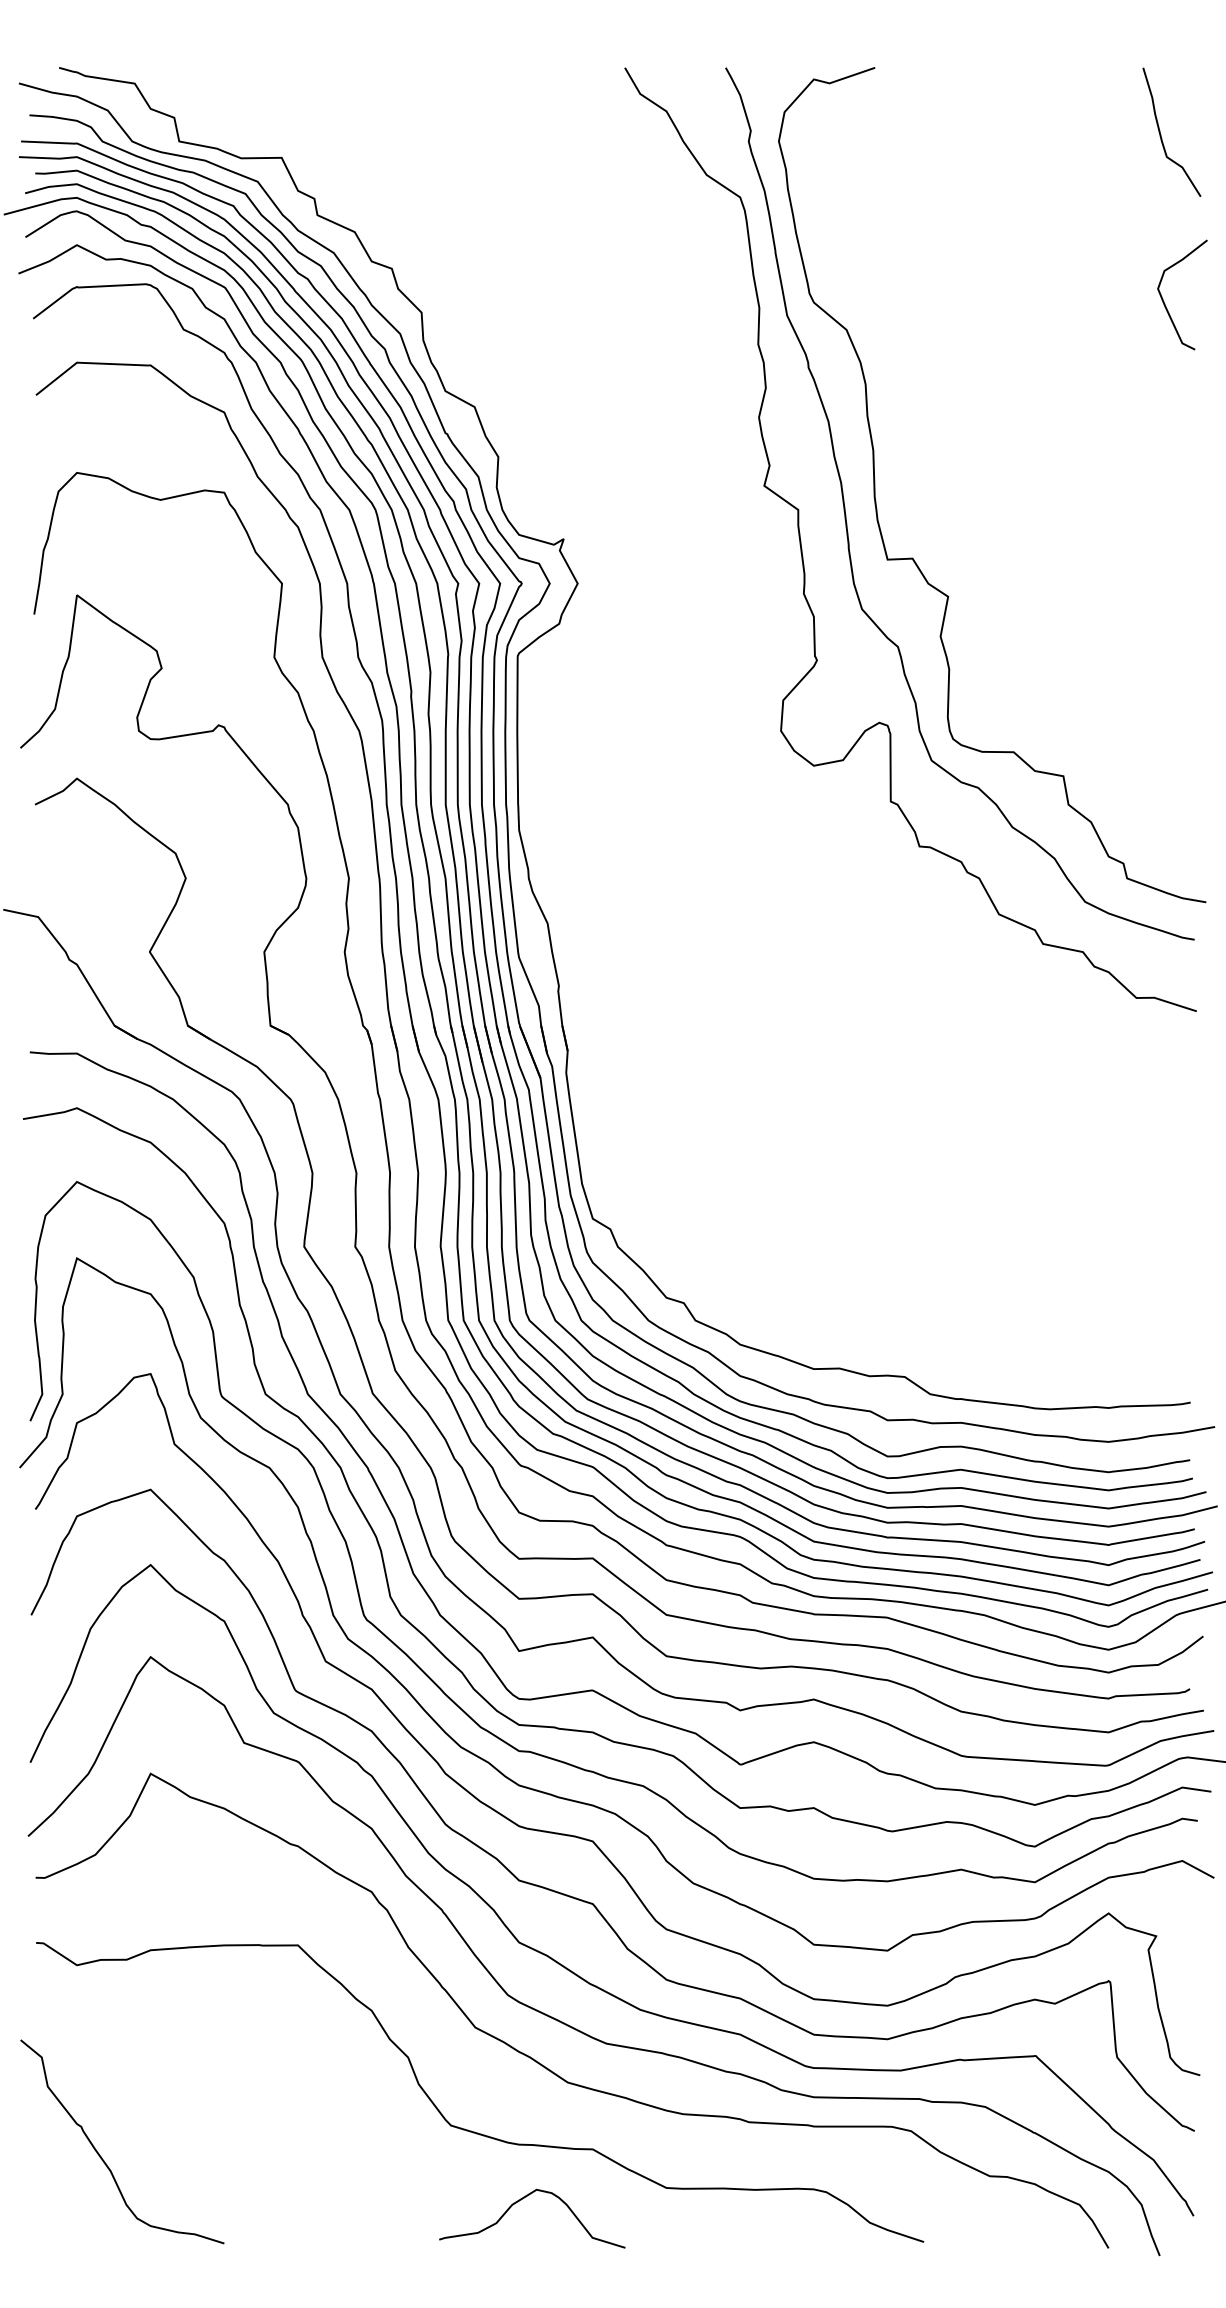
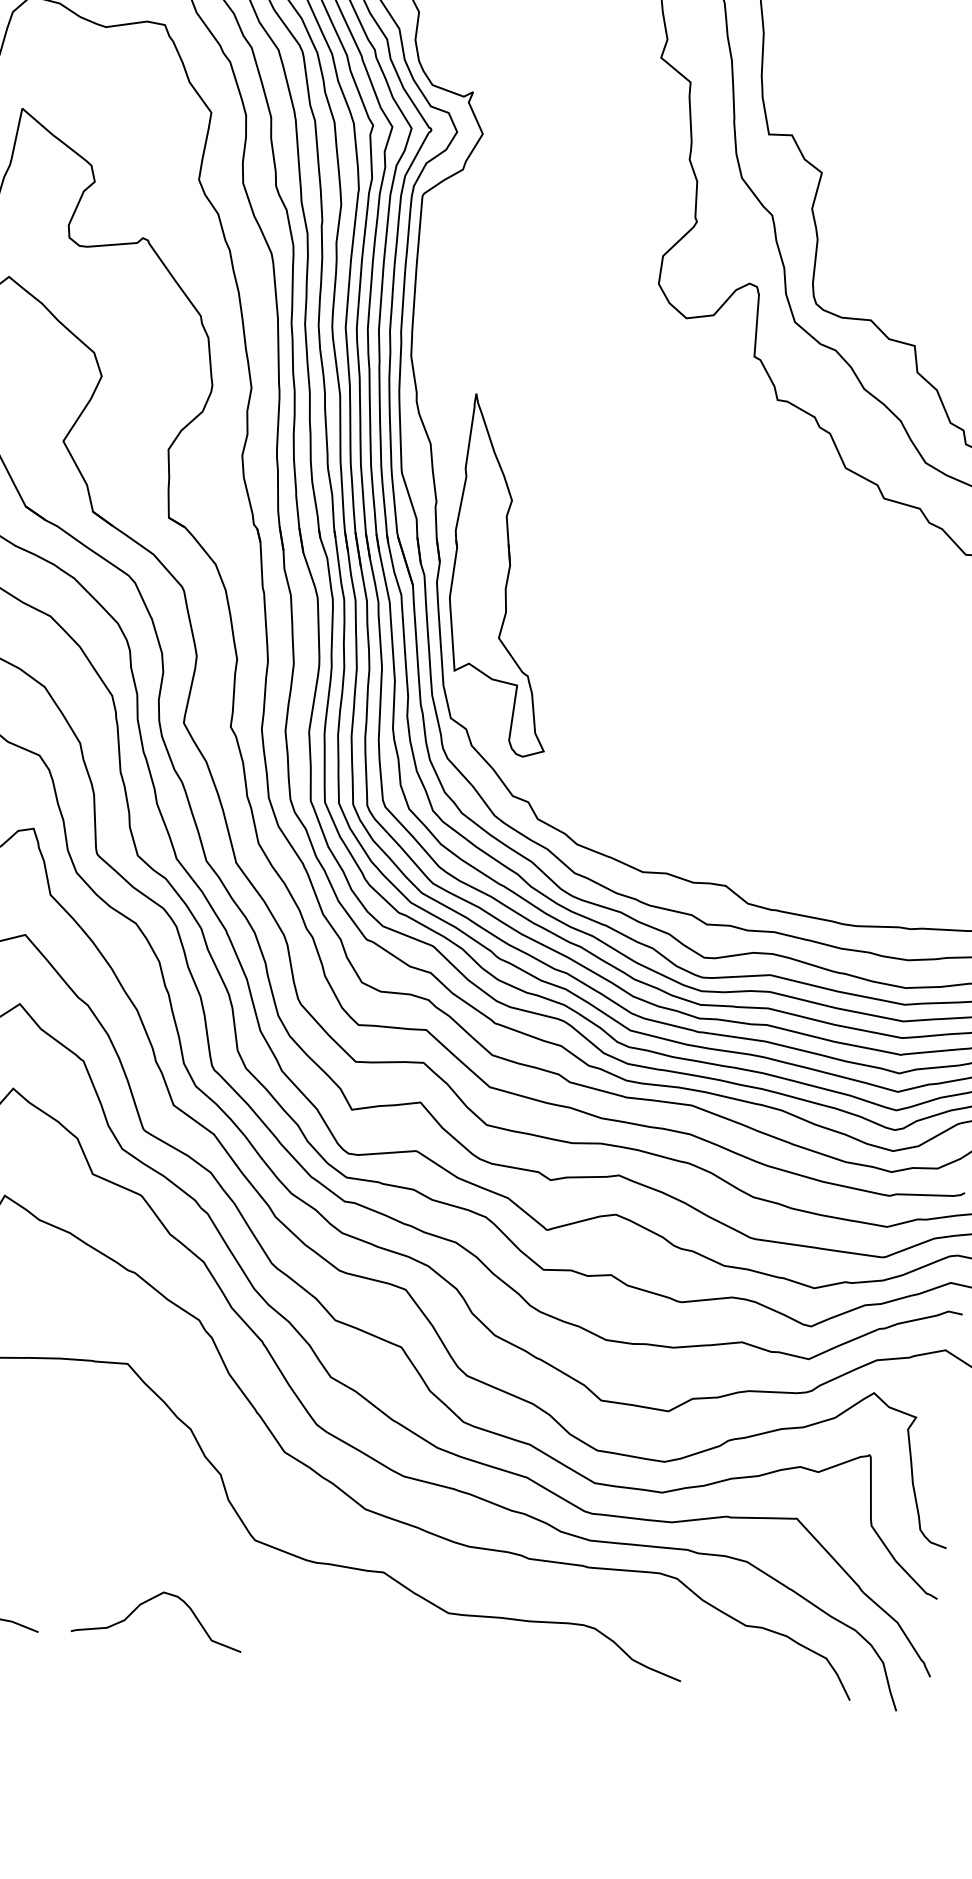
part: (638, 1060) -> (504, 576), added
curve: (521, 2200) -> (149, 1601), moved

